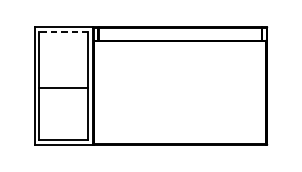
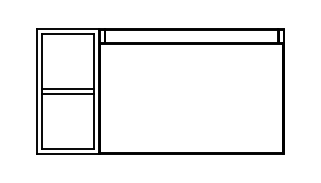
line: (63, 32) -> (67, 34), dashed -> solid
line: (63, 84) -> (67, 89), added

